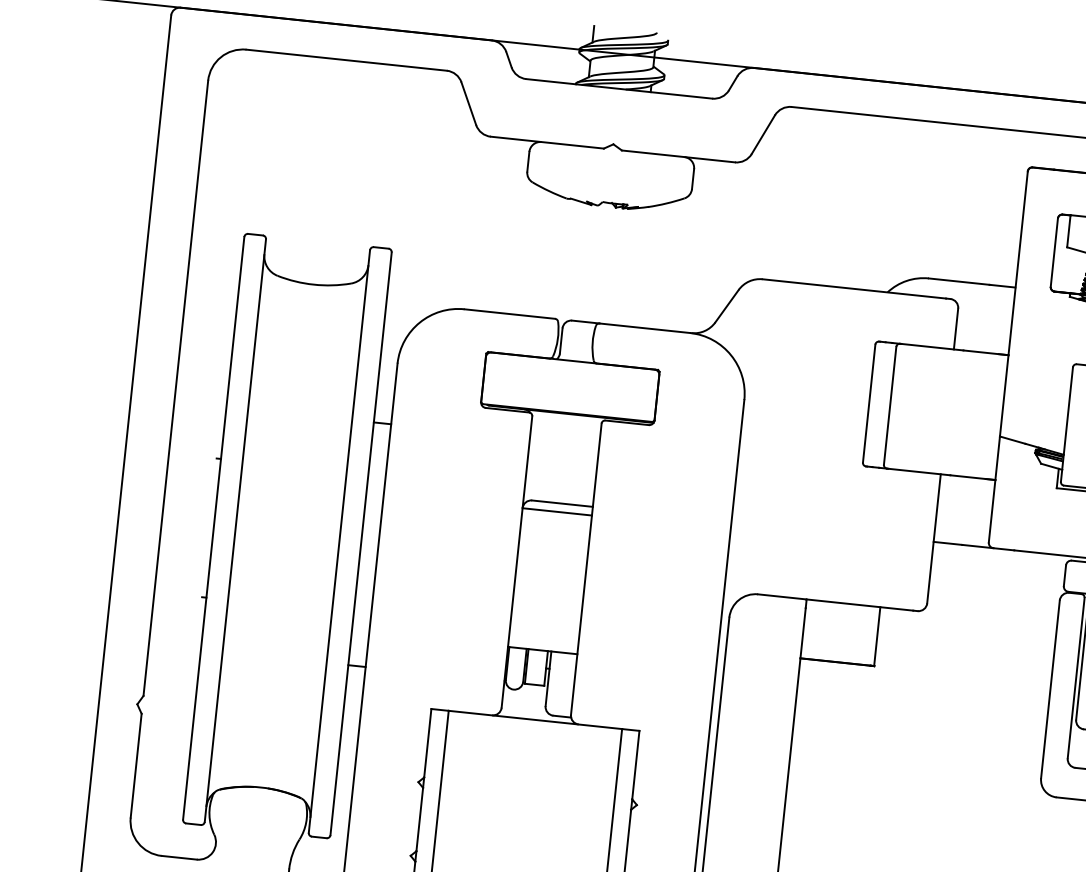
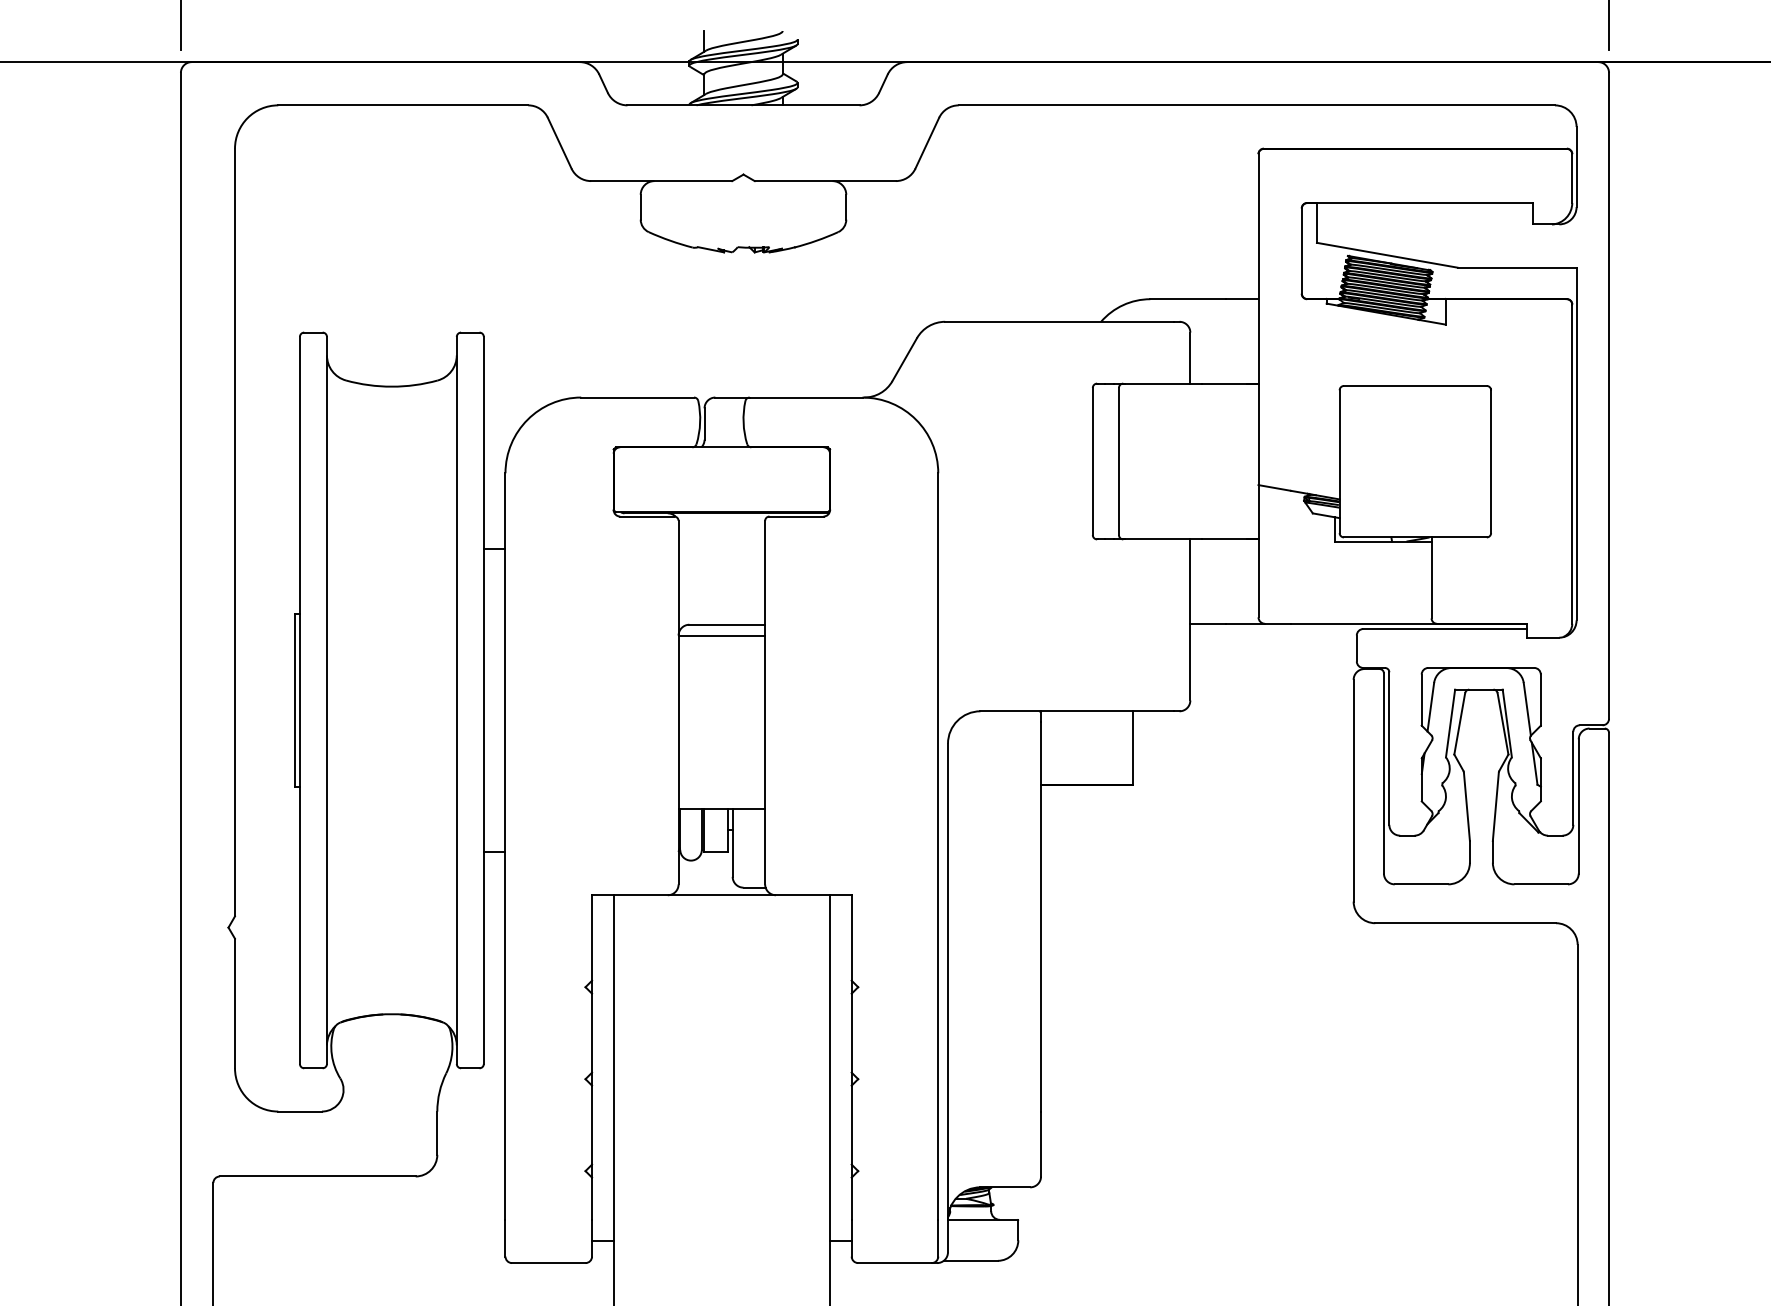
line: (209, 527) -> (294, 700), added

